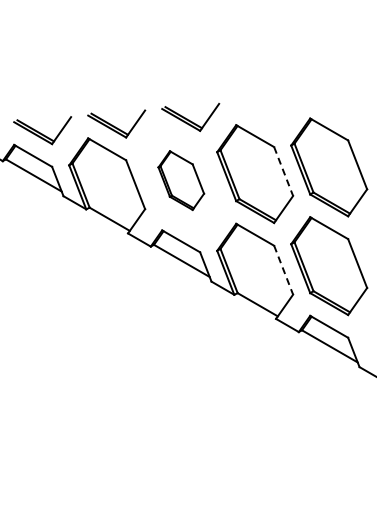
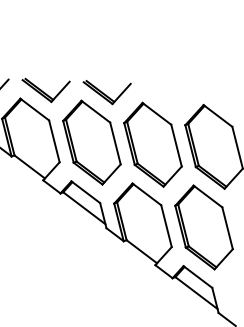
line: (283, 172) -> (176, 146), dashed -> solid
part: (181, 180) -> (92, 142), size x1.67
line: (283, 270) -> (166, 226), dashed -> solid

